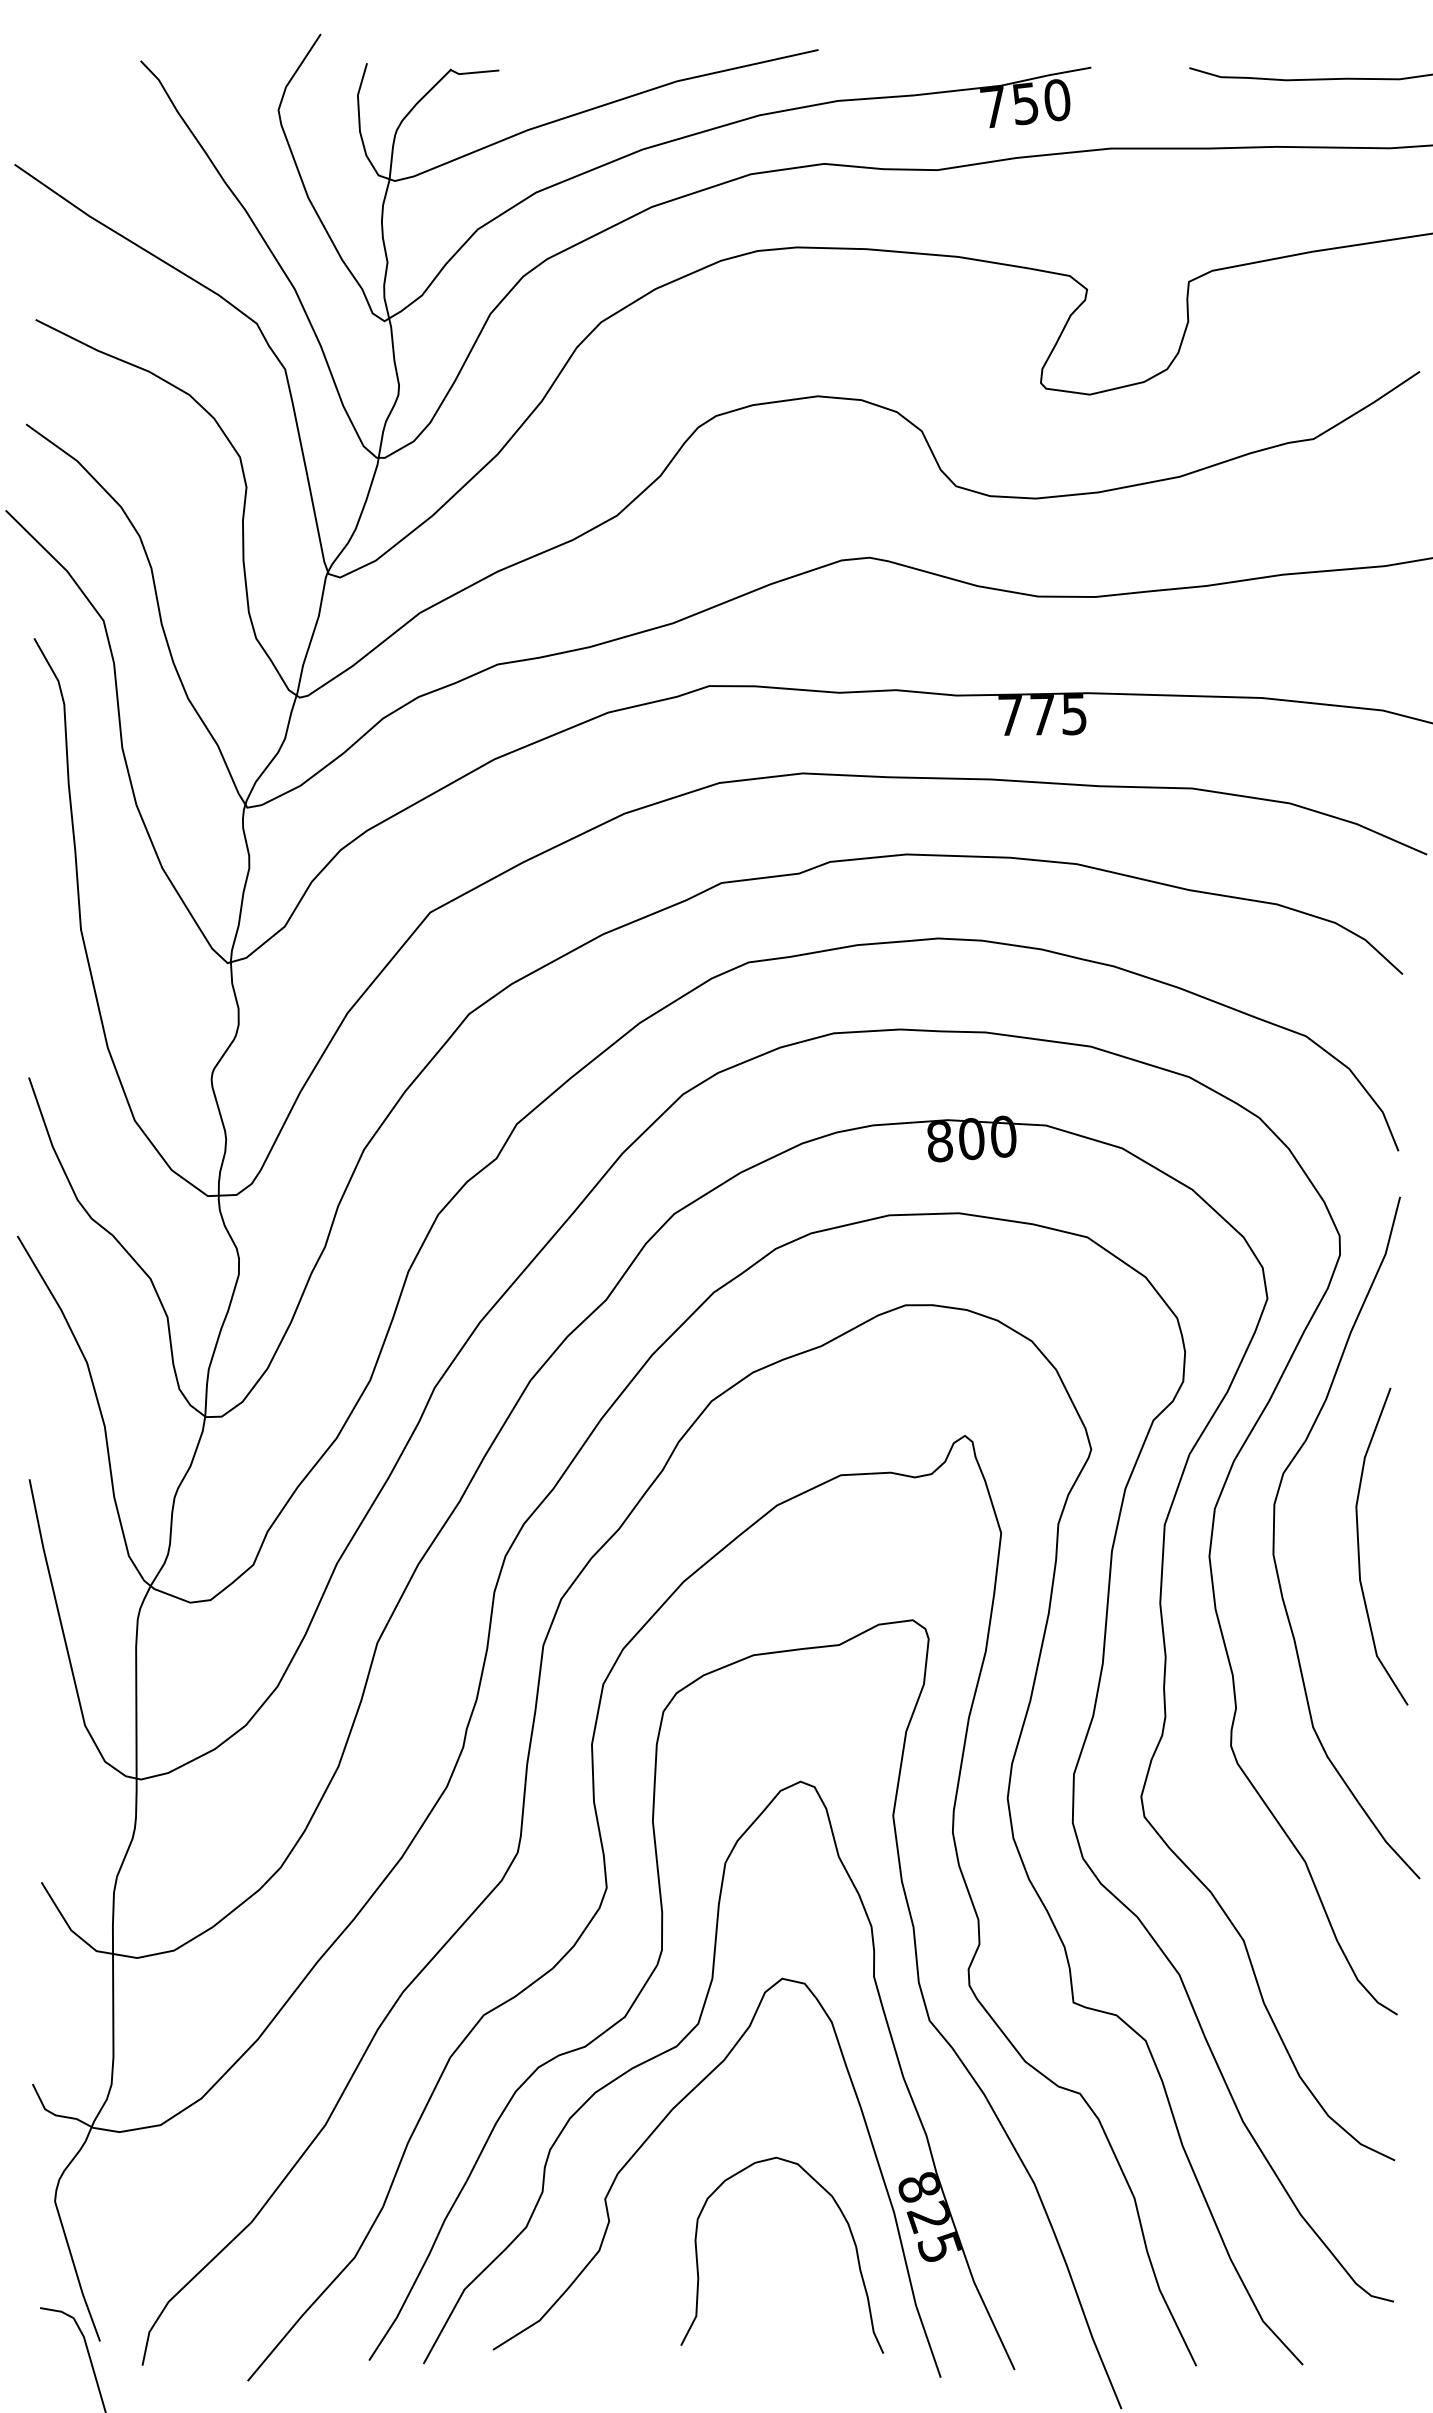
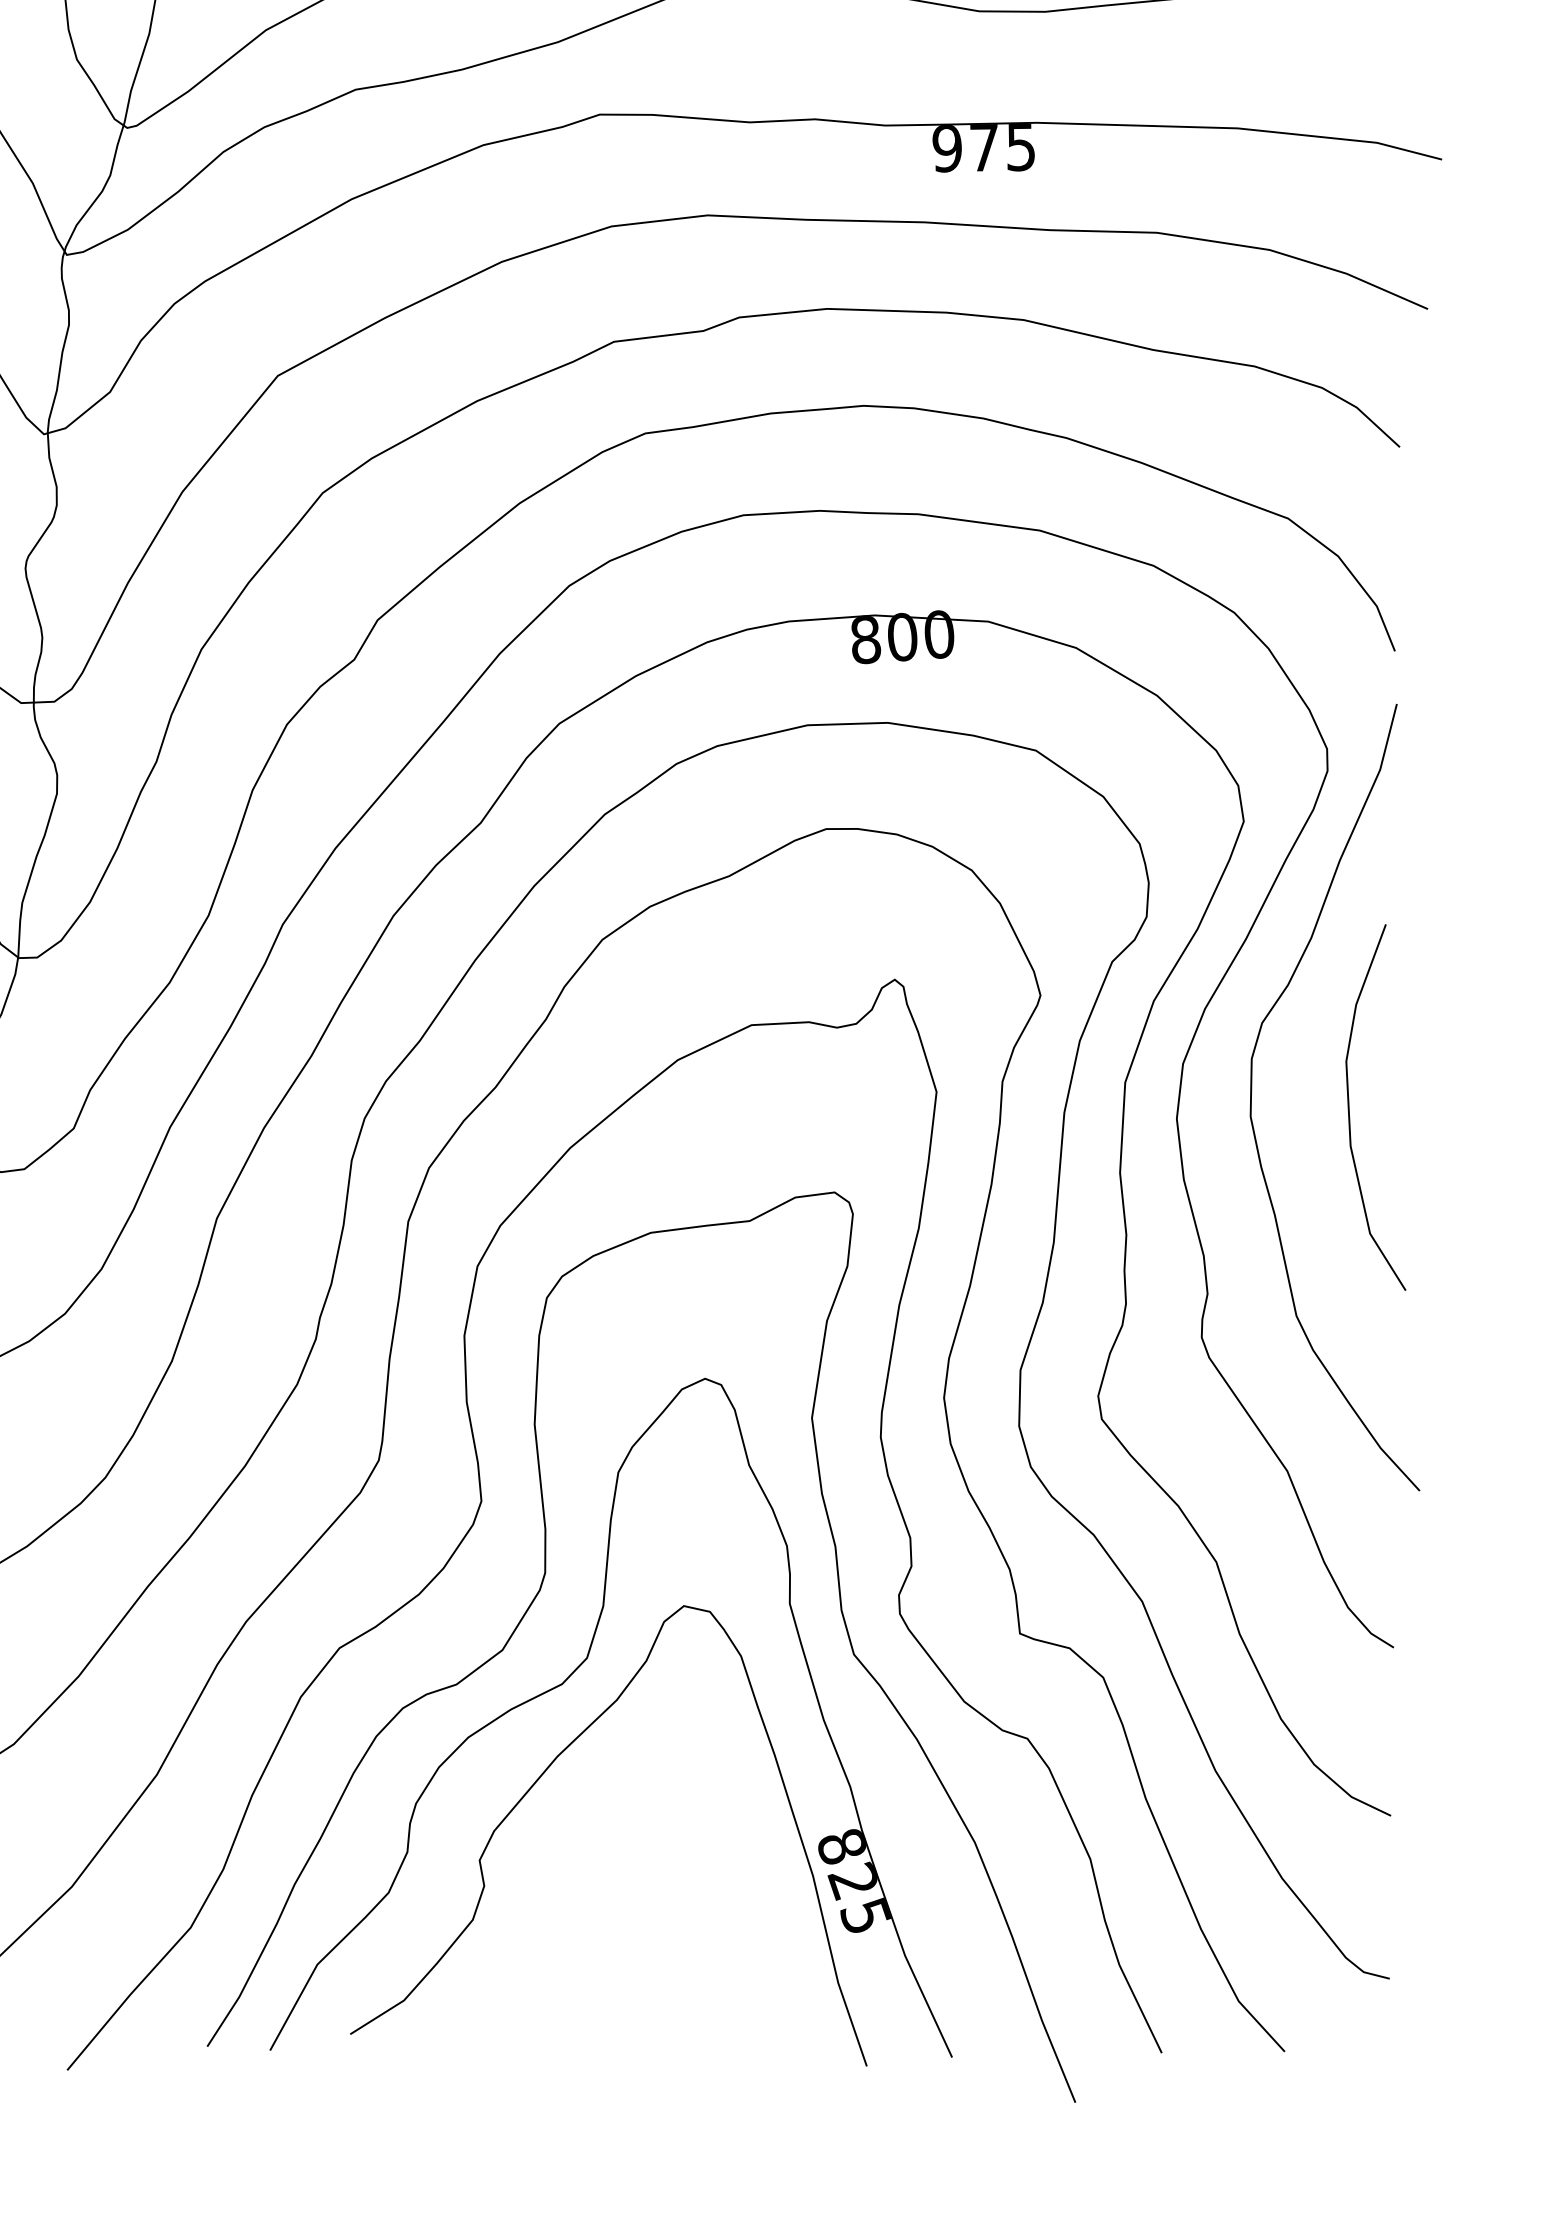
text: (1010, 715) -> (947, 148), 775 -> 975
curve: (848, 2228) -> (760, 1894), removed

